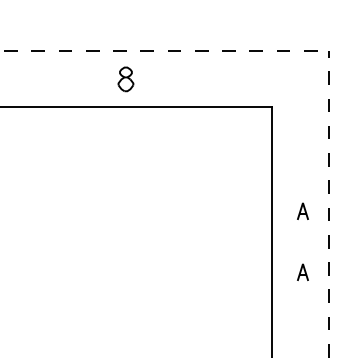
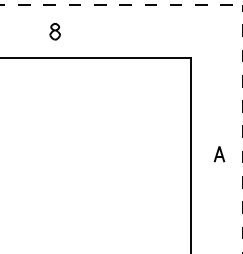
part: (125, 79) -> (54, 31), size x0.71
part: (302, 271) -> (219, 210), removed

